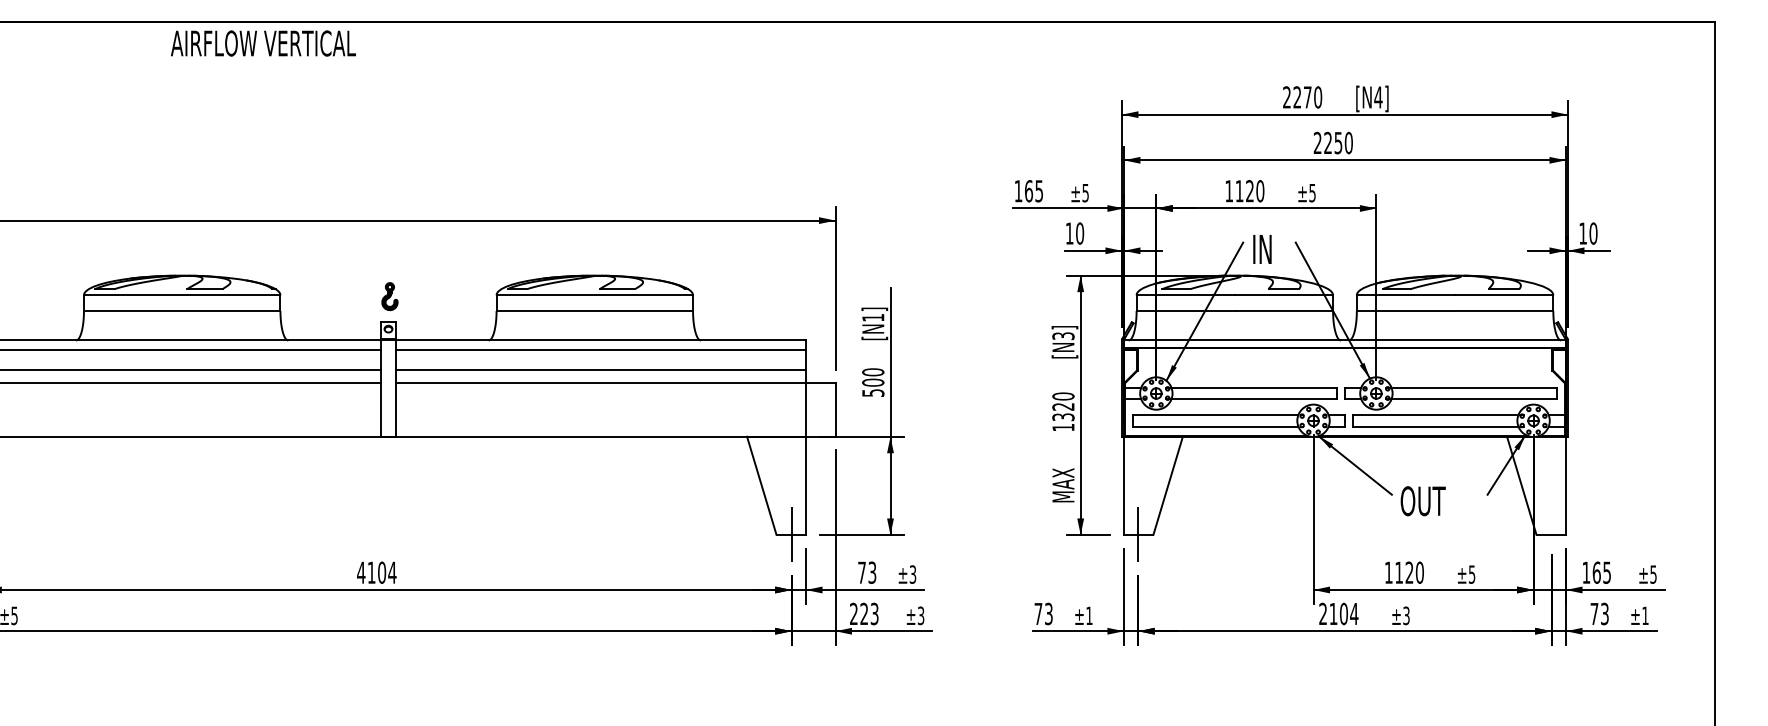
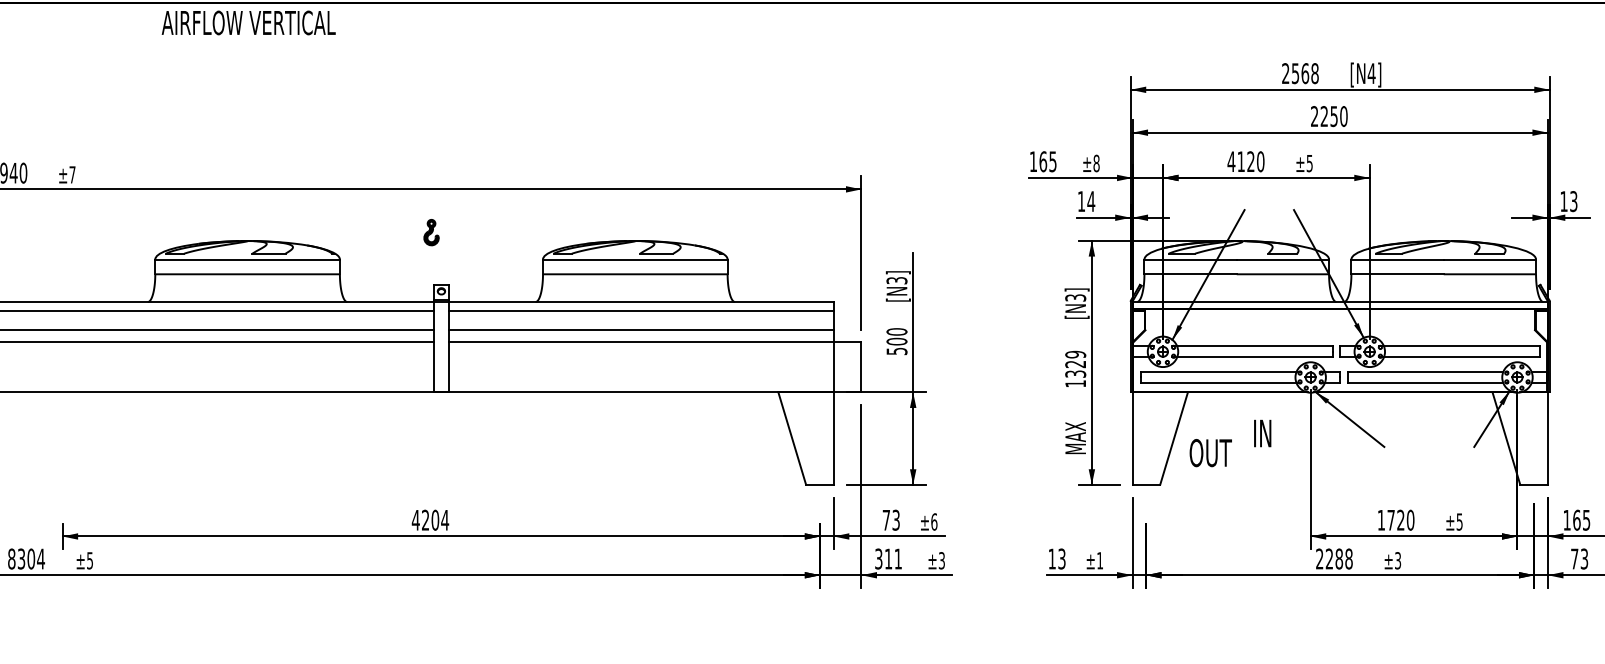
text: (263, 43) -> (248, 22), moved
text: (1307, 97) -> (1305, 73), 2270 -> 2568
text: (1229, 191) -> (1231, 162), 1120 -> 4120
text: (1085, 192) -> (1096, 162), ±5 -> ±8
text: (1079, 233) -> (1090, 201), 10 -> 14
text: (1593, 233) -> (1573, 201), 10 -> 13
text: (1262, 249) -> (1262, 433), moved
part: (389, 296) -> (431, 232), moved
text: (873, 317) -> (897, 280), [N1] -> [N3]
text: (1063, 396) -> (1075, 354), 1320 -> 1329
text: (1422, 501) -> (1210, 453), moved
line: (791, 534) -> (820, 484), removed
line: (1138, 534) -> (1146, 484), removed
text: (371, 572) -> (425, 520), 4104 -> 4204
text: (1398, 572) -> (1390, 520), 1120 -> 1720
text: (912, 574) -> (933, 521), ±3 -> ±6
text: (864, 613) -> (888, 558), 223 -> 311
text: (1038, 613) -> (1052, 558), 73 -> 13
text: (1343, 613) -> (1338, 558), 2104 -> 2288

